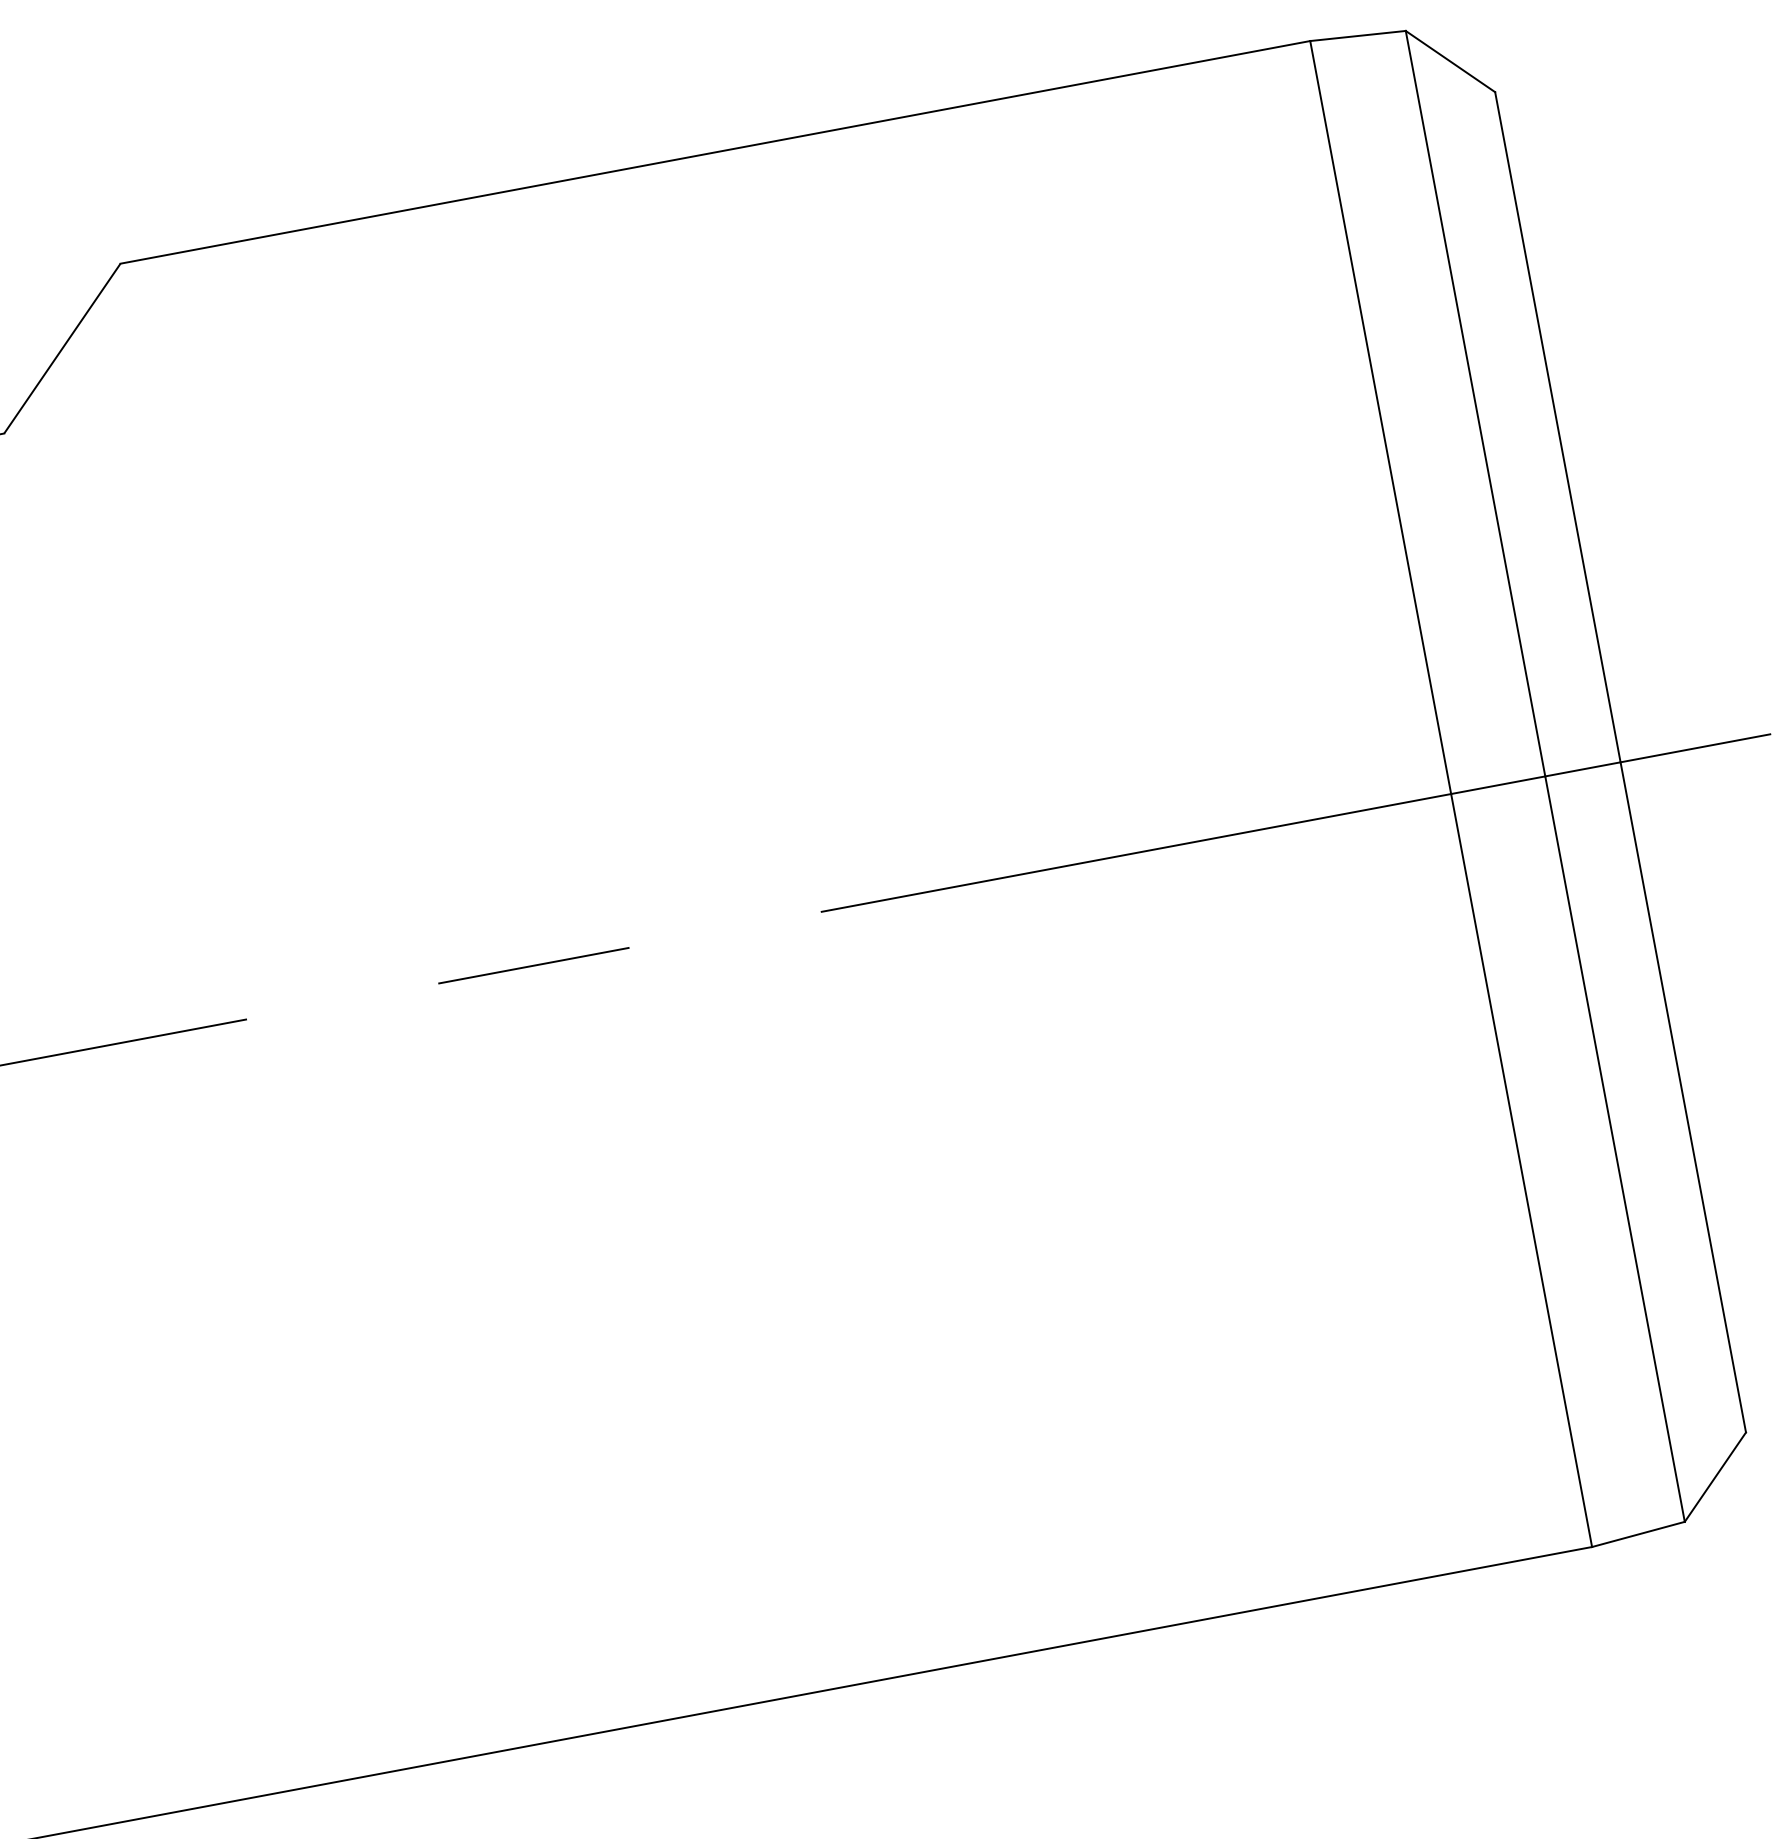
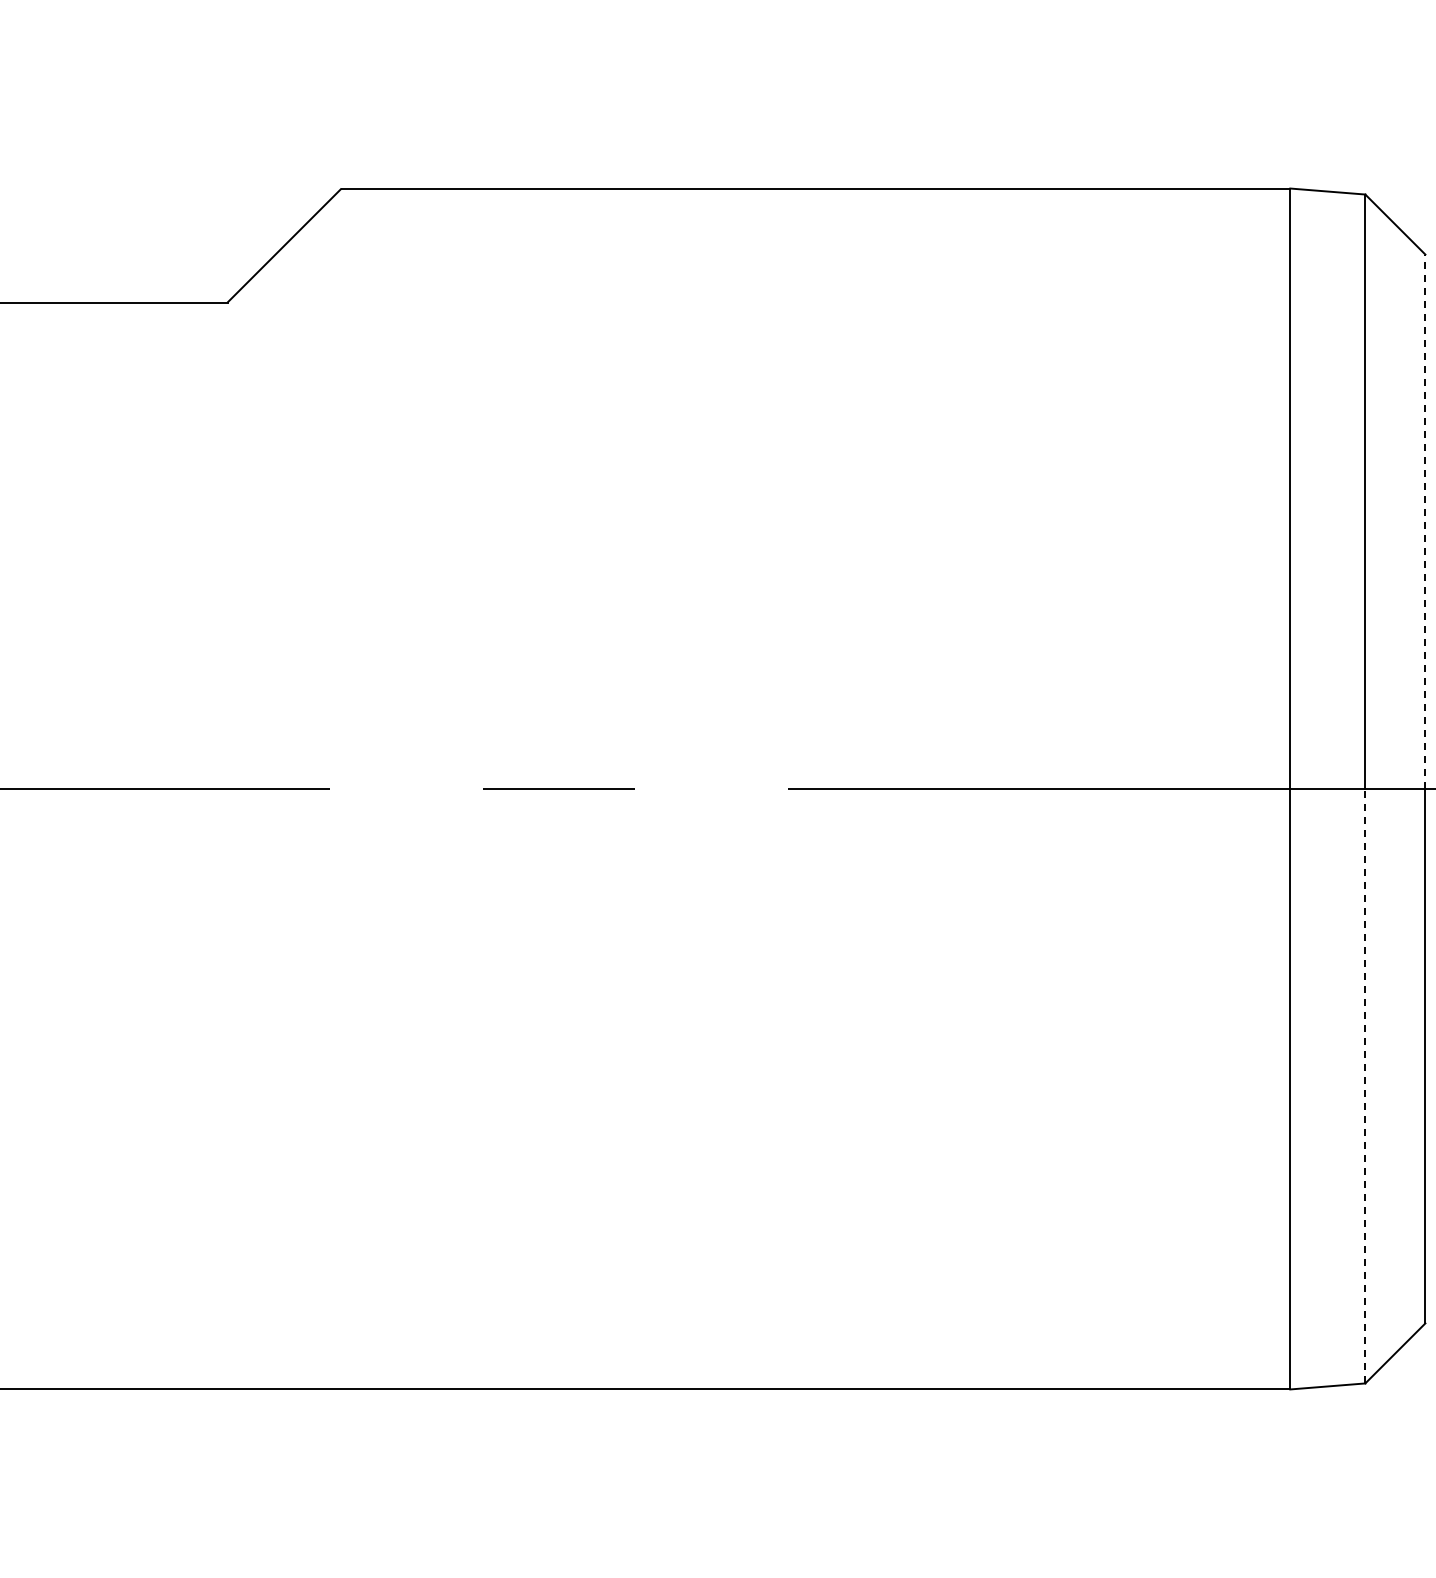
line: (1557, 426) -> (1425, 521), solid -> dashed
line: (1615, 1148) -> (1365, 1085), solid -> dashed

